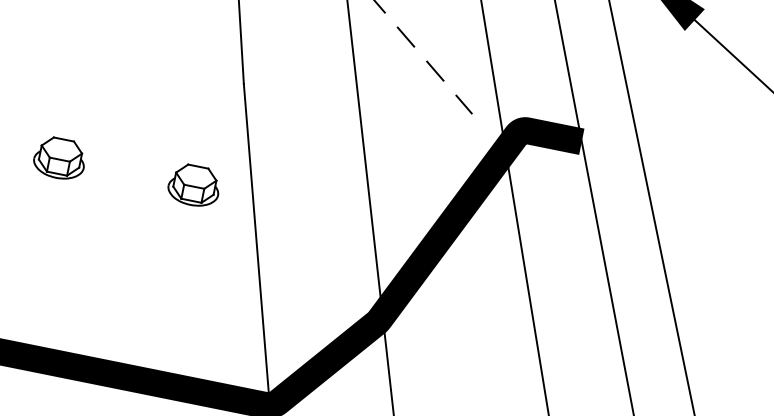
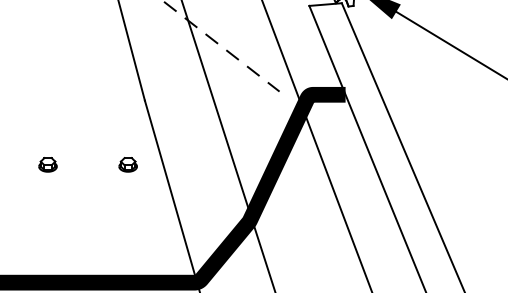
part: (59, 157) -> (47, 164), size x0.6
part: (193, 184) -> (127, 164), size x0.6

